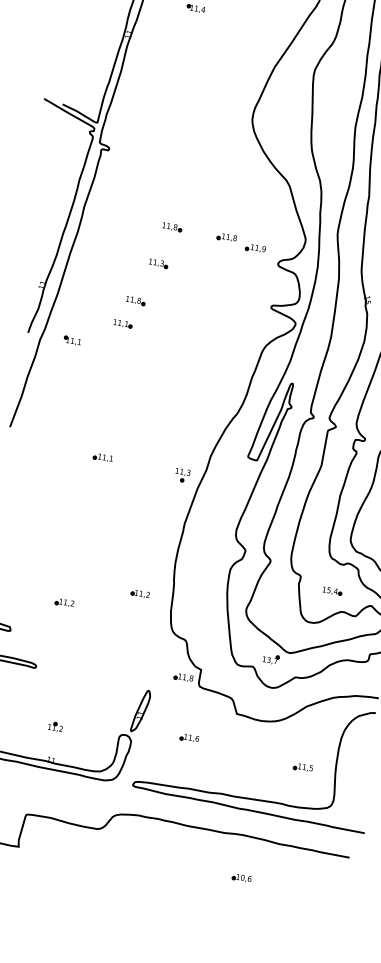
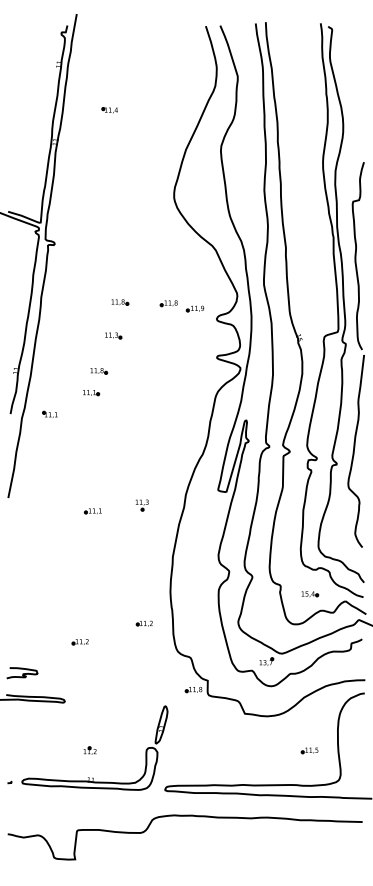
part: (181, 475) -> (141, 505), moved
part: (188, 738) -> (206, 741), removed
part: (240, 878) -> (271, 855), removed

